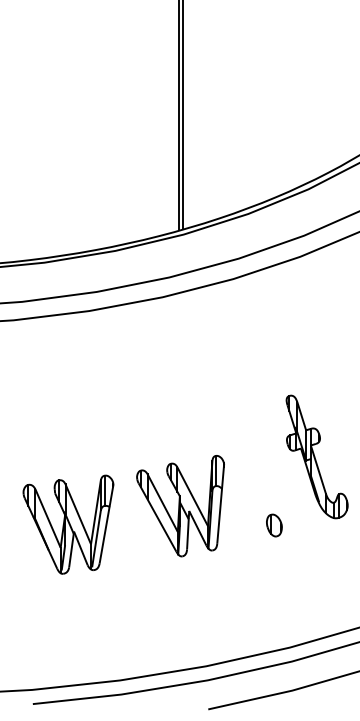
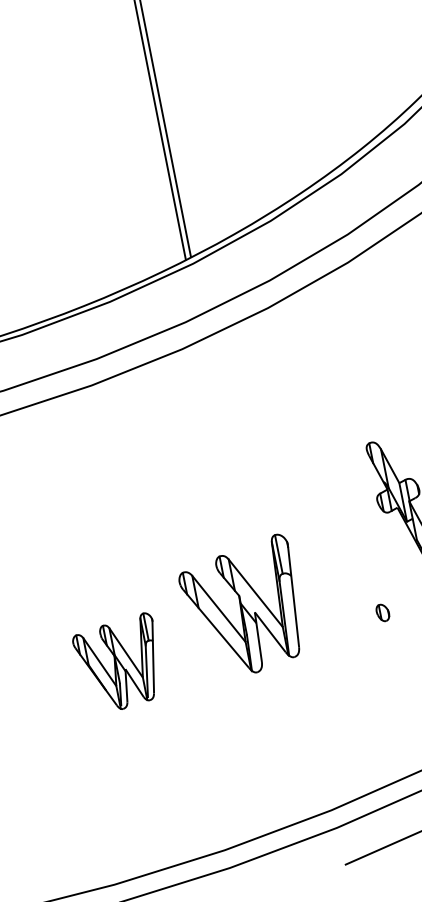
part: (180, 506) -> (242, 608), moved
part: (68, 524) -> (119, 663), size x0.7
part: (274, 525) -> (383, 612), size x0.6

